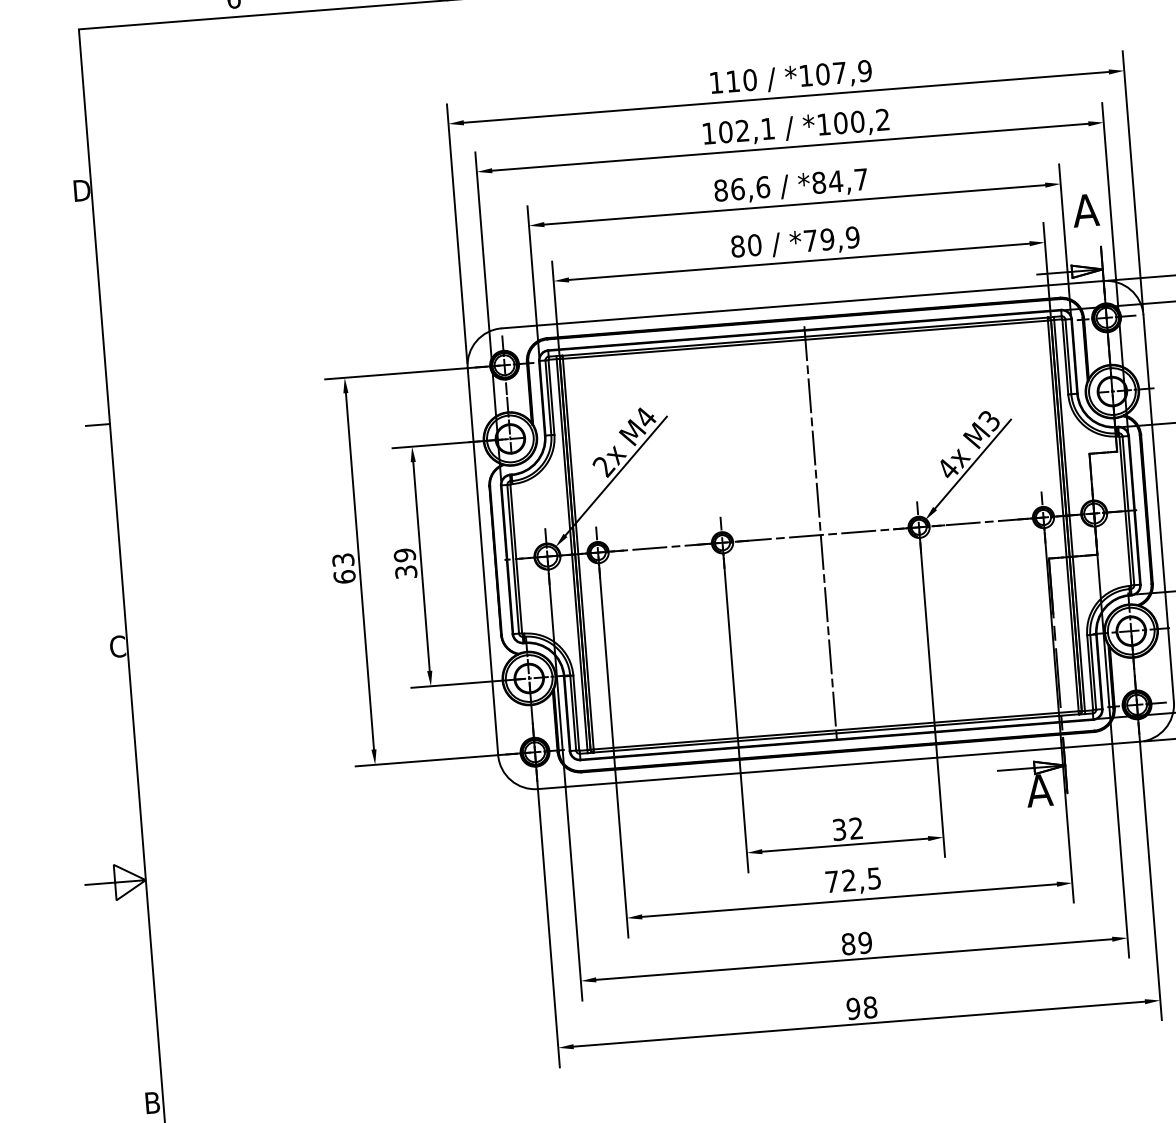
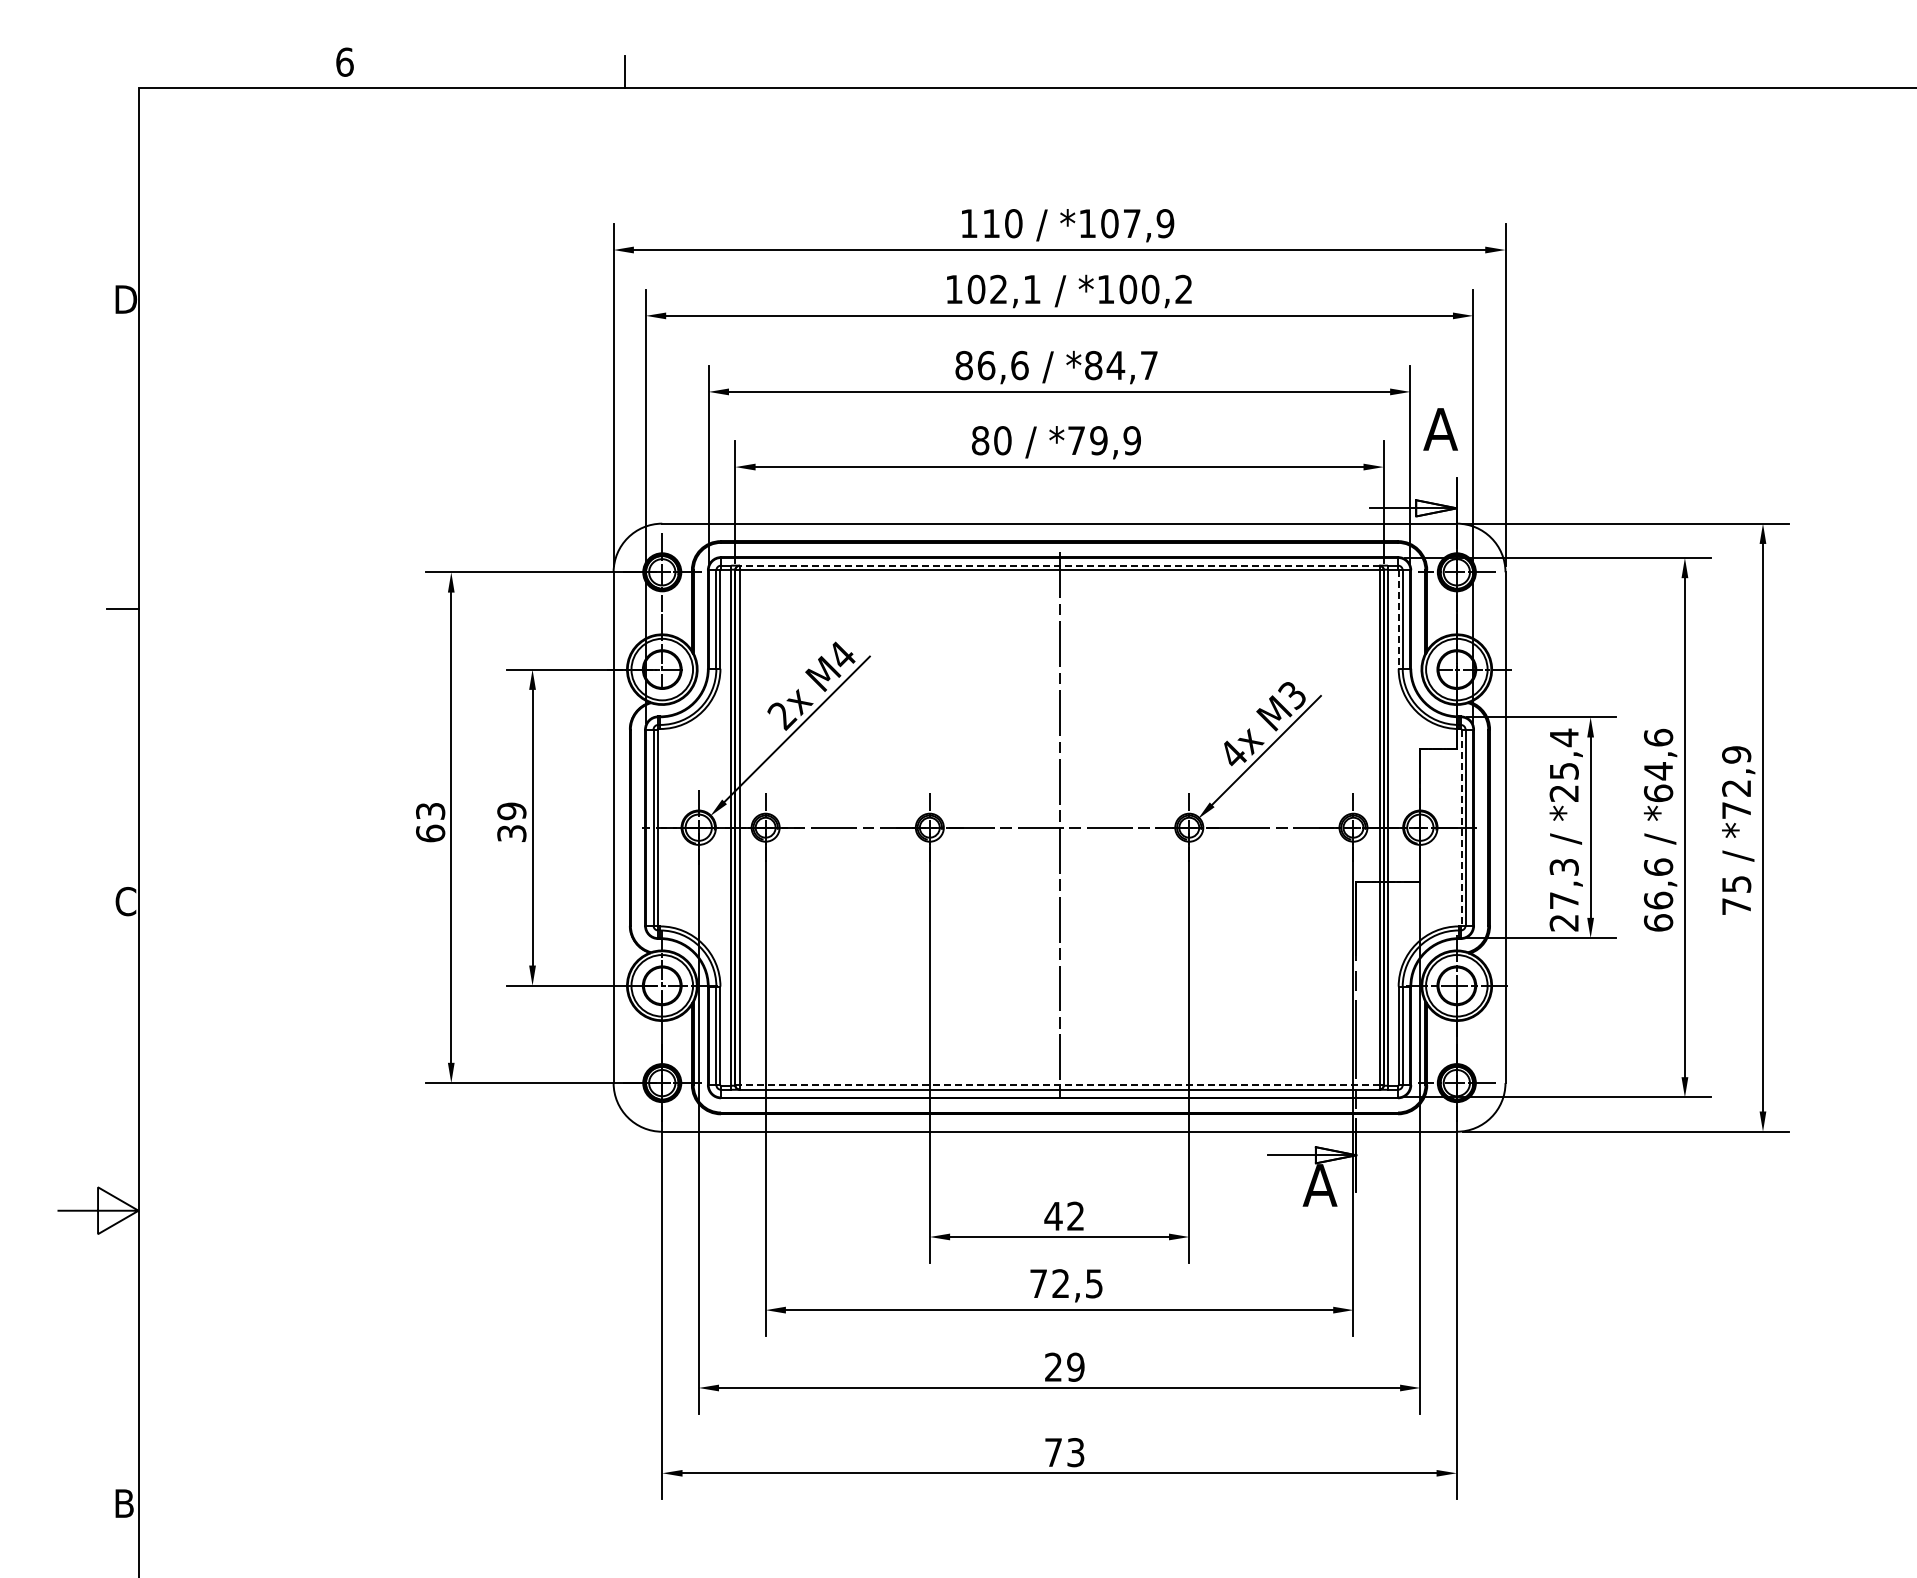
line: (805, 336) -> (1059, 565), solid -> dashed
line: (1065, 357) -> (1398, 620), solid -> dashed
line: (1125, 511) -> (1461, 828), solid -> dashed
line: (836, 730) -> (1059, 1085), solid -> dashed
text: (839, 829) -> (1053, 1215), 32 -> 42
text: (848, 943) -> (1053, 1366), 89 -> 29
text: (861, 1008) -> (1064, 1452), 98 -> 73

